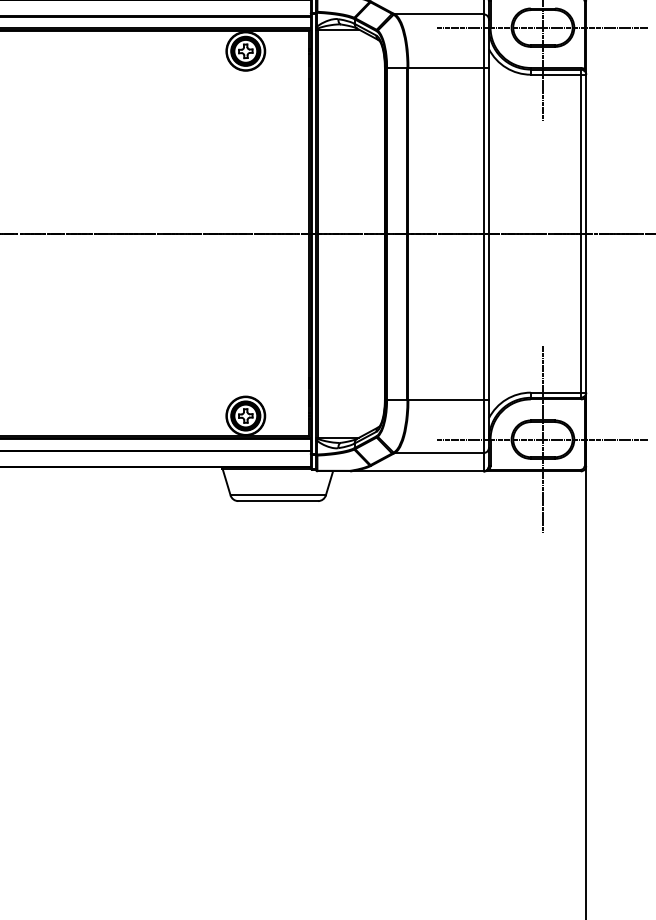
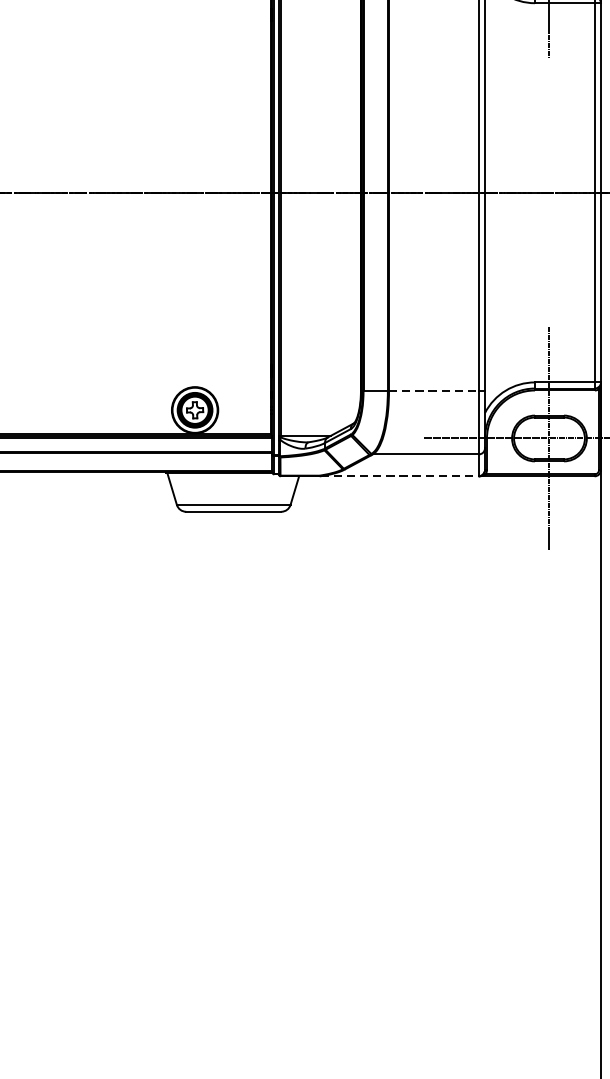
line: (445, 399) -> (433, 390), solid -> dashed
line: (417, 471) -> (399, 476), solid -> dashed

